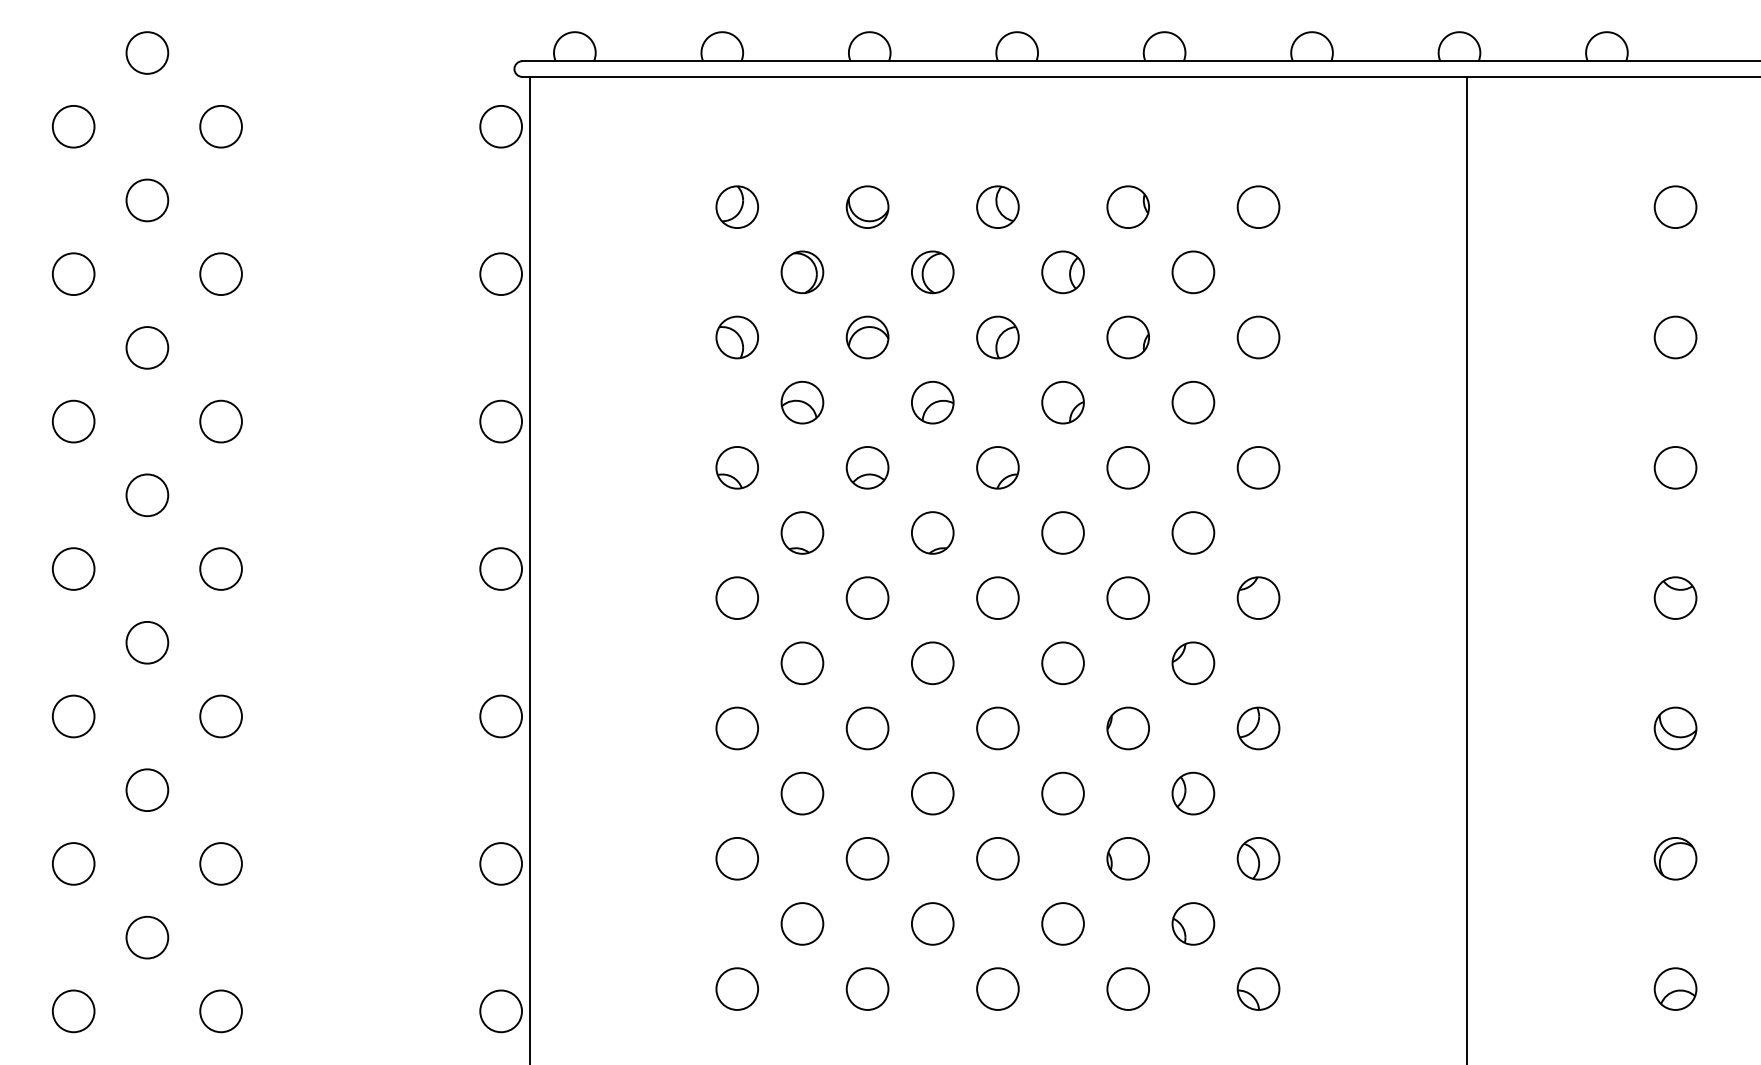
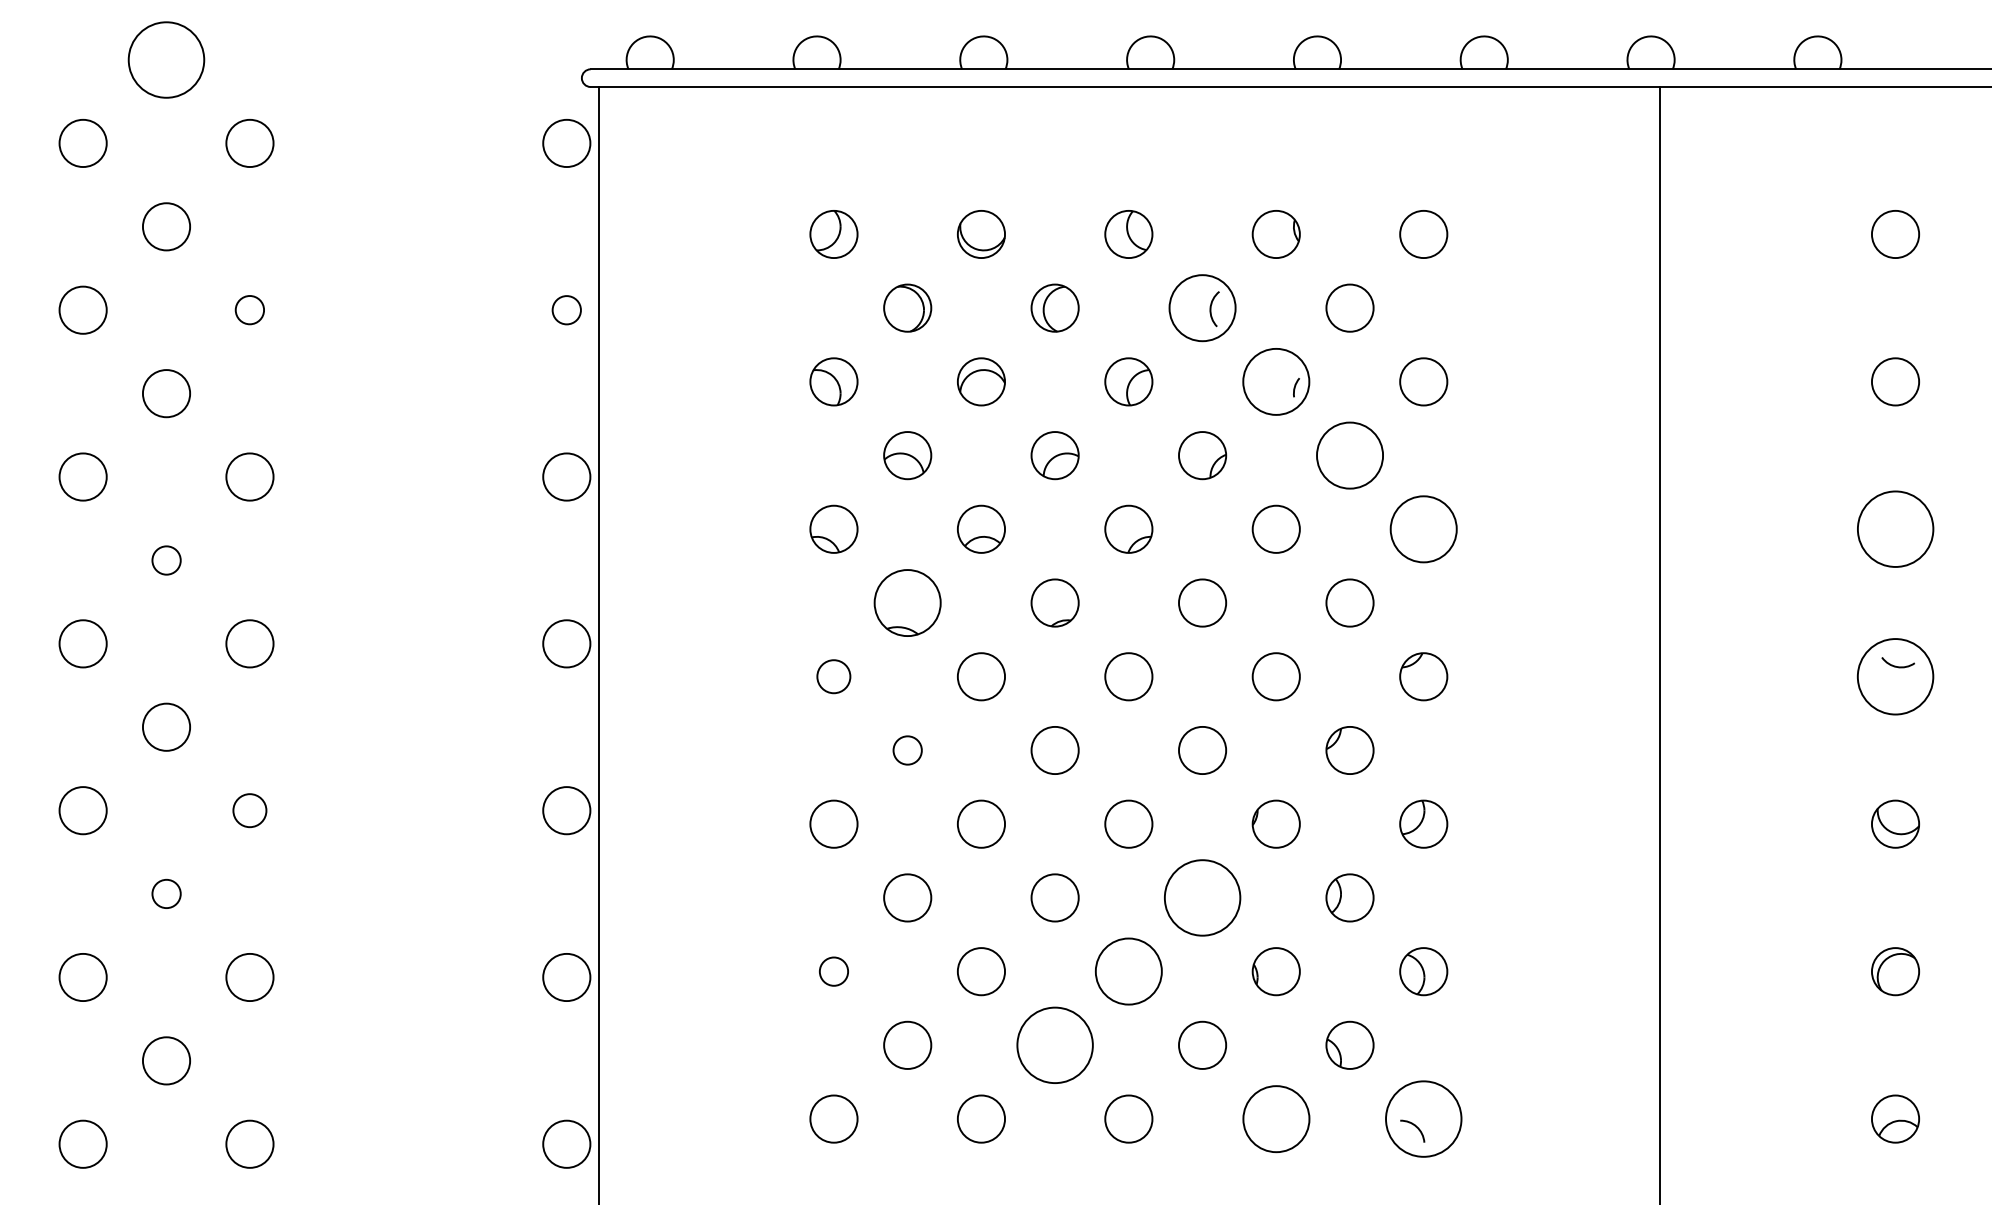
circle: (147, 52) -> (166, 59), size x1.6
circle: (1062, 272) -> (1201, 308), size x1.4
circle: (220, 273) -> (249, 309), size x0.6
circle: (501, 274) -> (567, 310), size x0.6
circle: (1128, 337) -> (1276, 381), size x1.4
circle: (1193, 402) -> (1350, 455), size x1.4
circle: (1258, 467) -> (1423, 528), size x1.4
circle: (1675, 467) -> (1895, 528), size x1.6
circle: (147, 495) -> (166, 560), size x0.6
part: (802, 532) -> (907, 602), size x1.4
circle: (736, 597) -> (833, 676), size x0.7
circle: (1675, 598) -> (1895, 677), size x1.6
circle: (802, 663) -> (907, 750), size x0.6
circle: (220, 716) -> (249, 810), size x0.7
circle: (147, 789) -> (166, 893), size x0.6
circle: (1062, 793) -> (1201, 897), size x1.6
circle: (737, 858) -> (834, 971), size x0.6
circle: (997, 858) -> (1128, 971), size x1.4
circle: (932, 923) -> (1054, 1044), size x1.6
circle: (1127, 988) -> (1275, 1118), size x1.4
circle: (1258, 988) -> (1423, 1118), size x1.6

